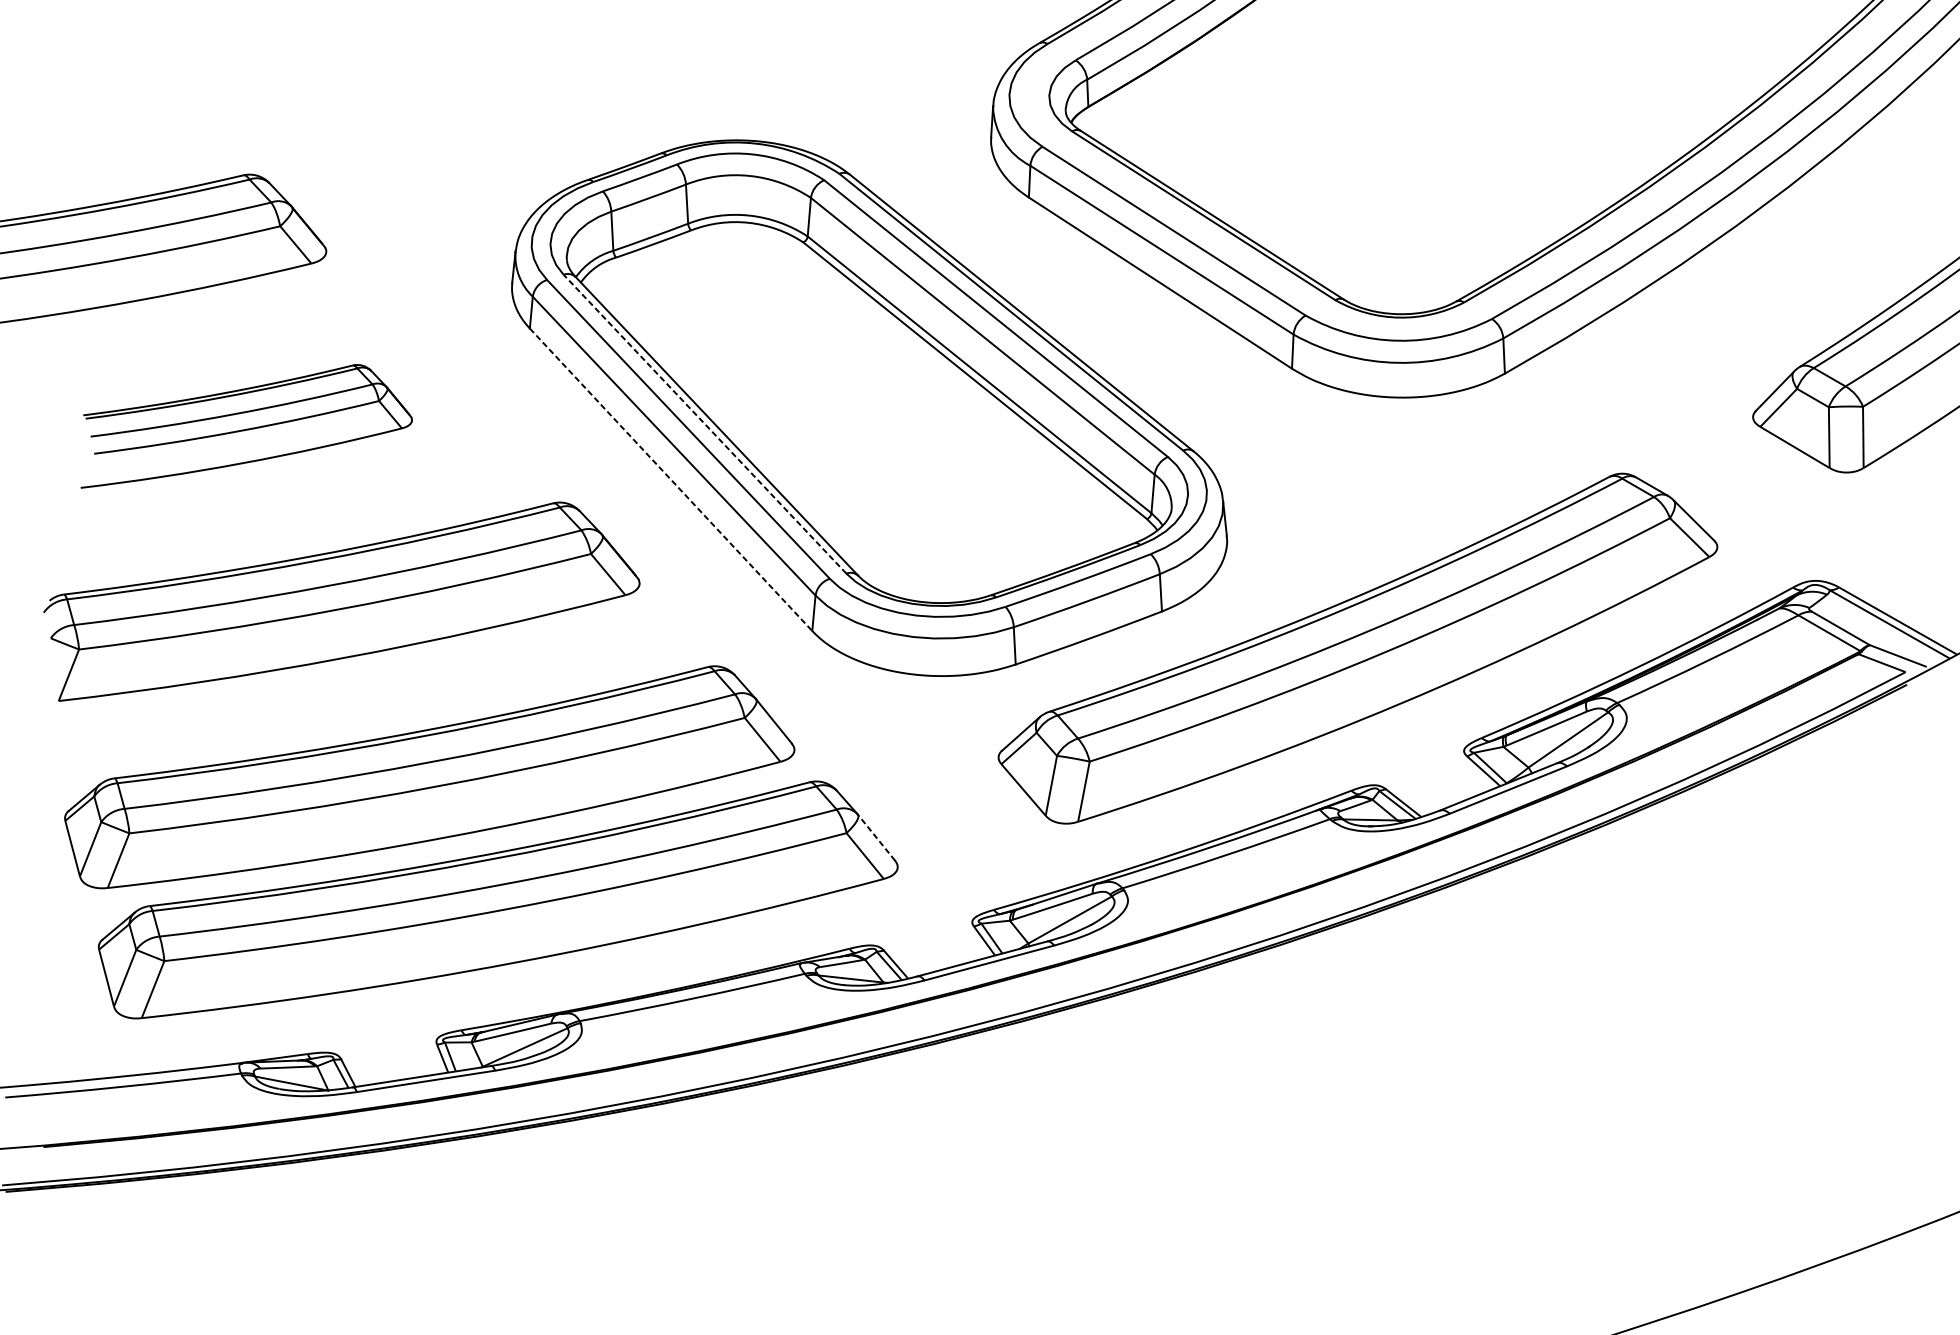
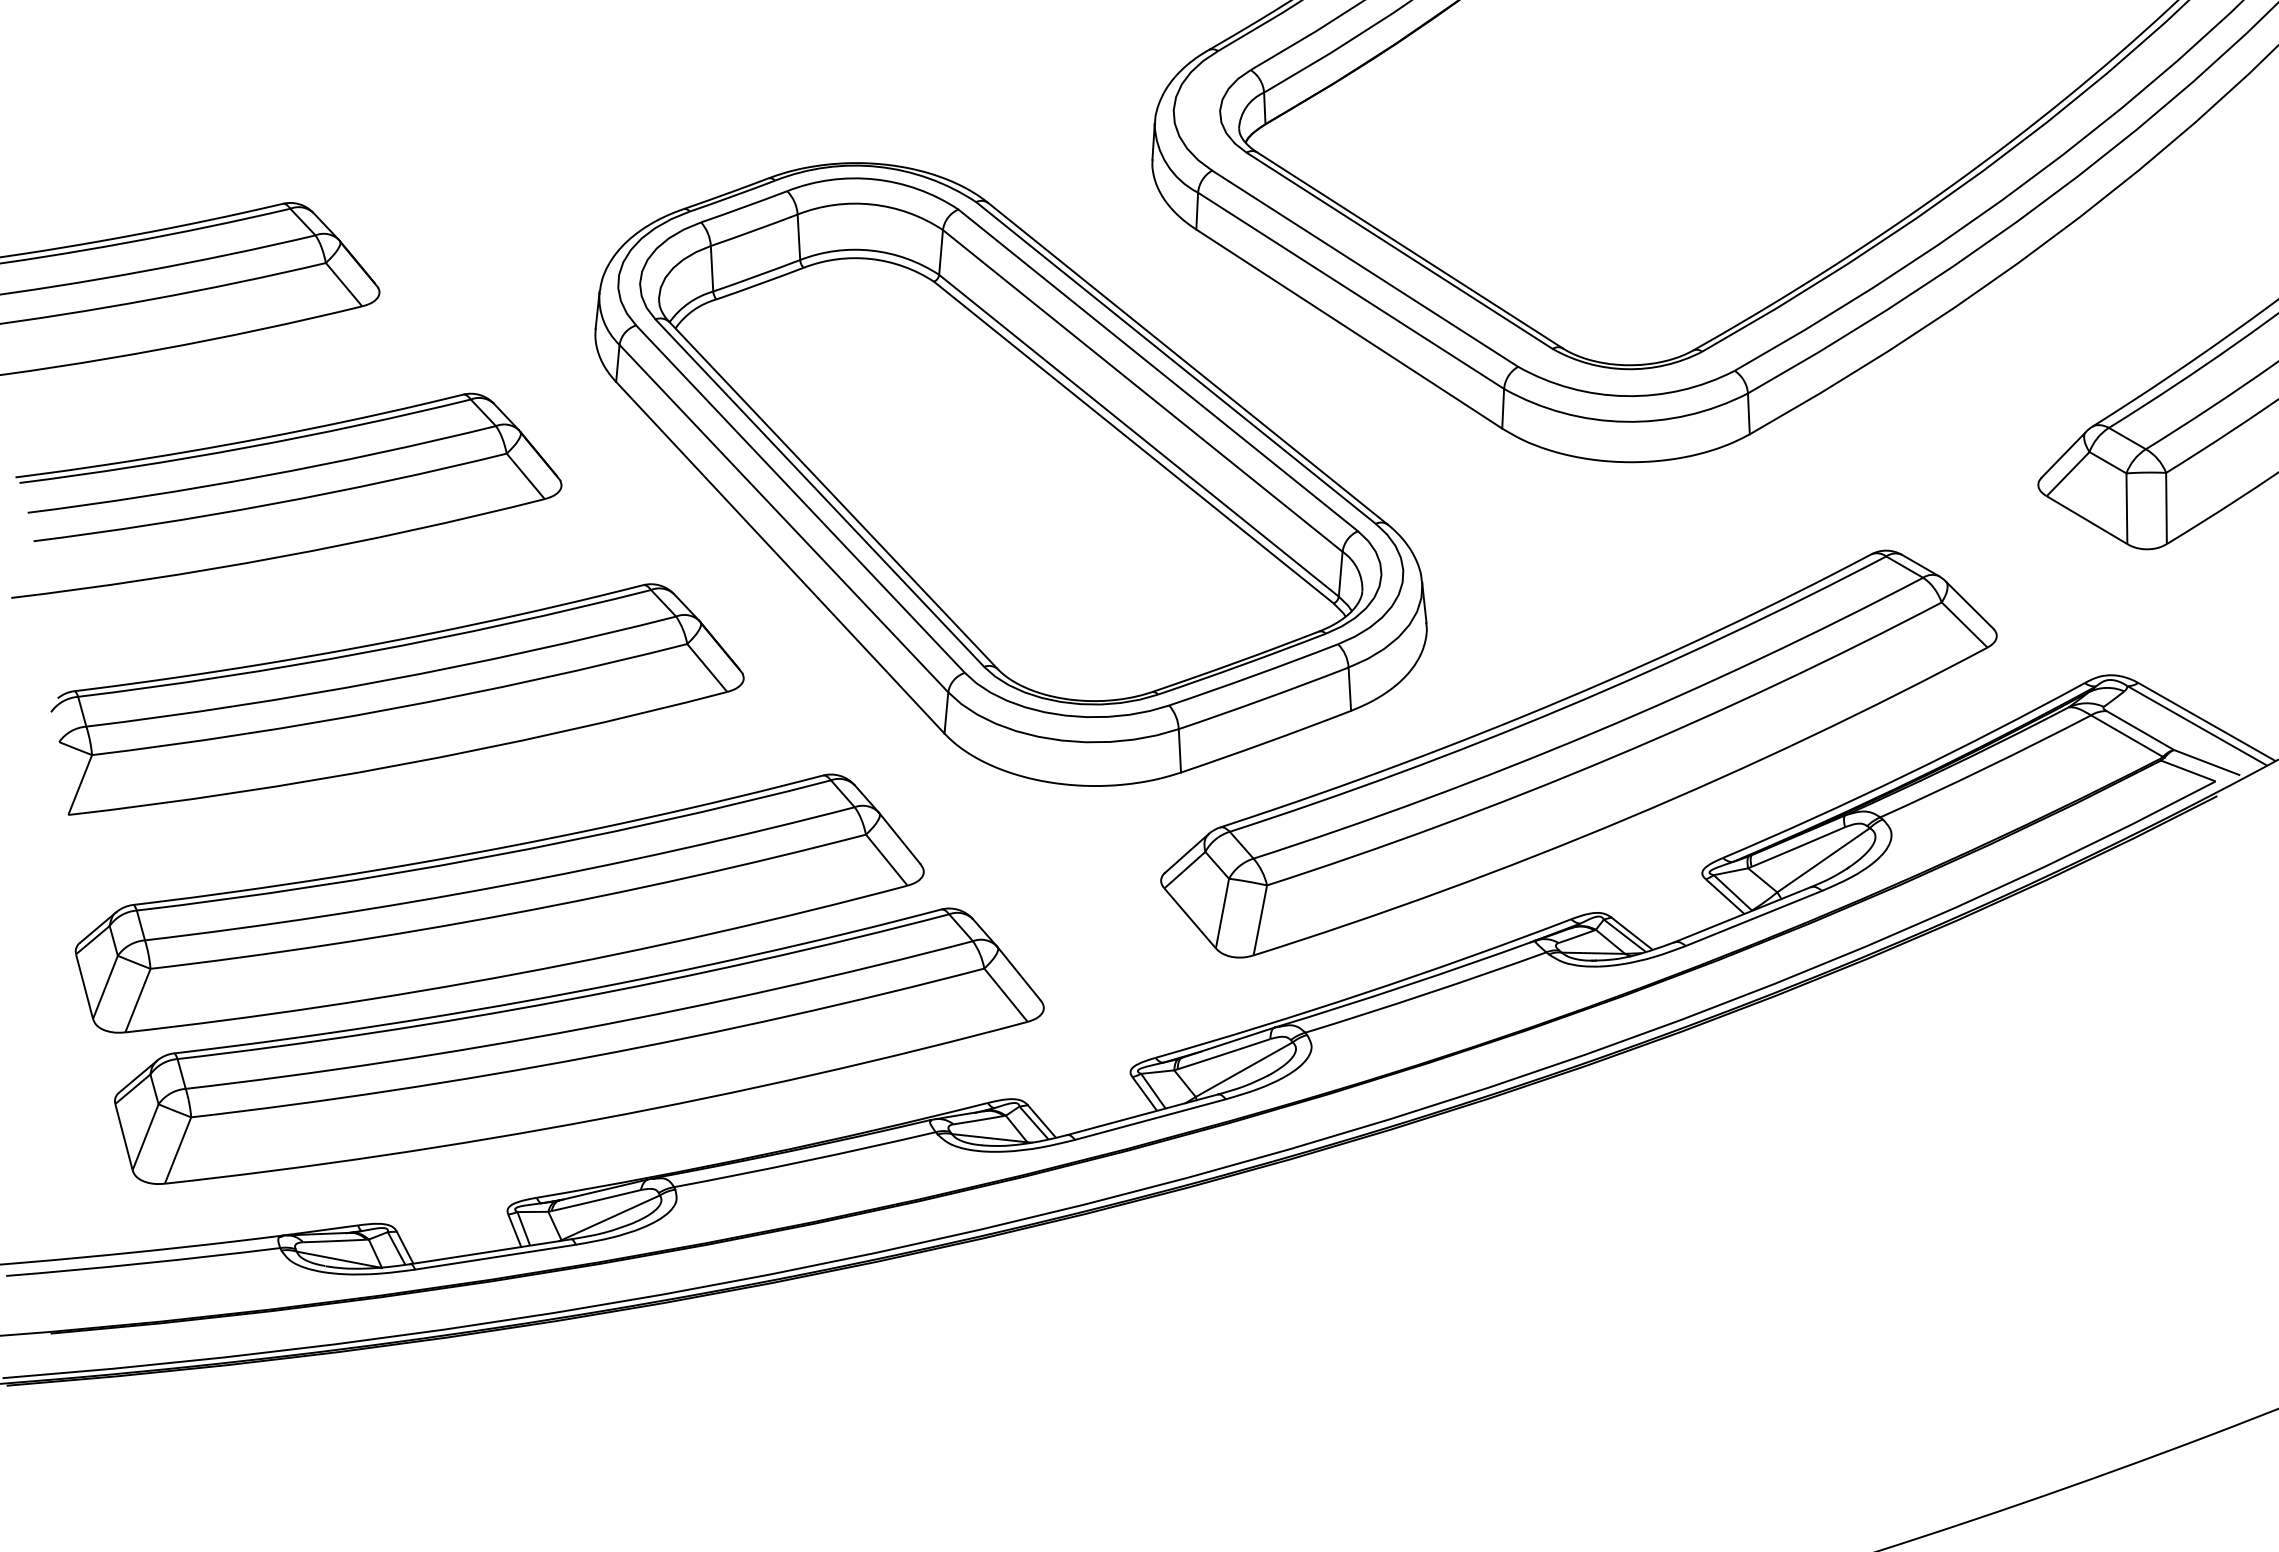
line: (704, 423) -> (819, 492), dashed -> solid
part: (246, 426) -> (286, 495), size x1.43
line: (671, 479) -> (780, 557), dashed -> solid
line: (875, 837) -> (1018, 973), dashed -> solid

